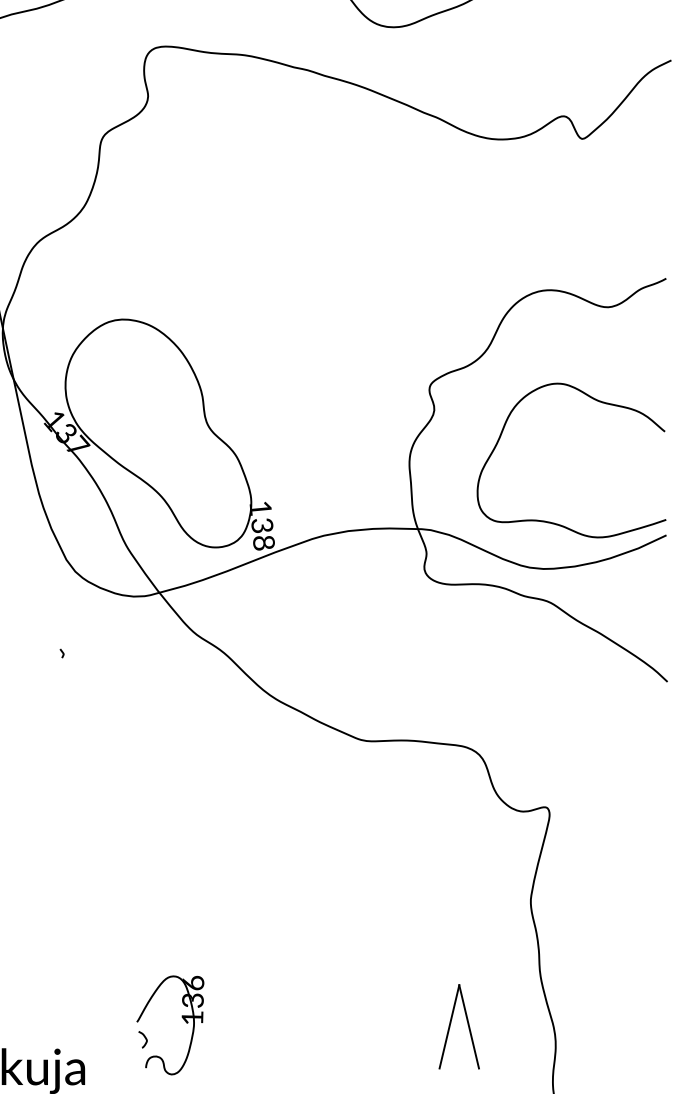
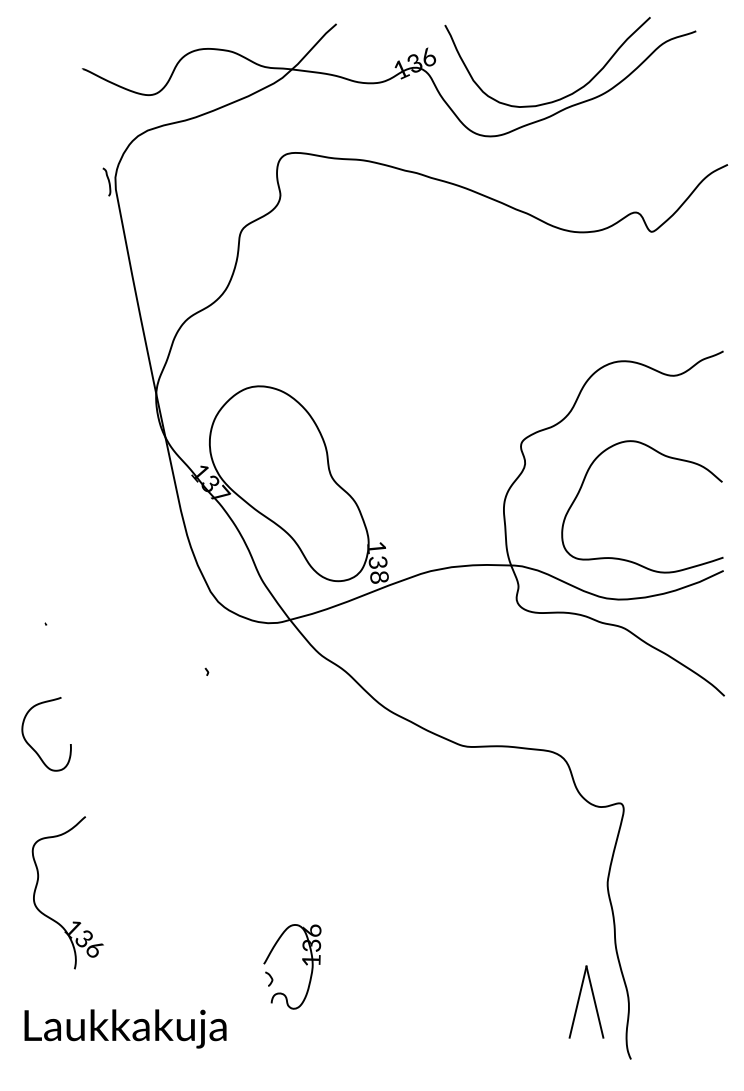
part: (182, 1017) -> (302, 960), moved
part: (451, 1026) -> (579, 1001), moved

